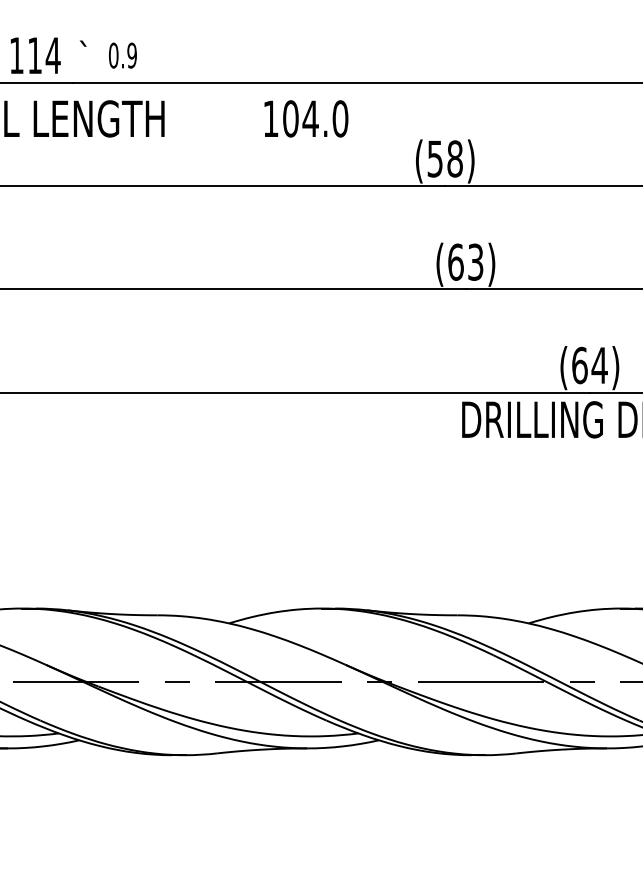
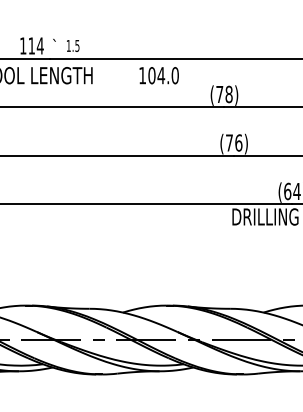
text: (121, 54) -> (72, 45), 0.9 -> 1.5
text: (434, 158) -> (219, 94), (58) -> (78)
text: (466, 261) -> (234, 142), (63) -> (76)

